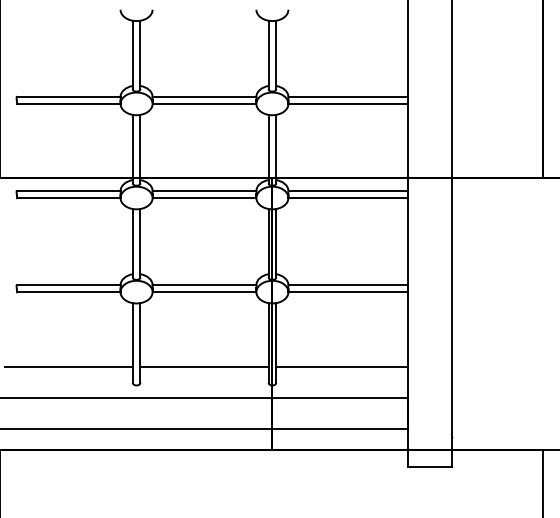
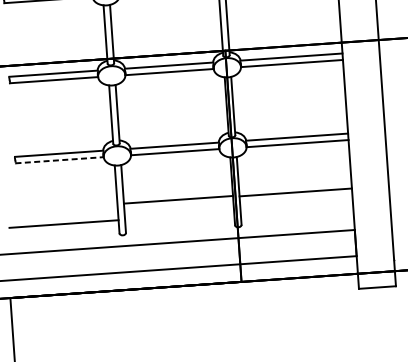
line: (68, 292) -> (59, 160), solid -> dashed
line: (204, 367) -> (178, 199), moved
line: (342, 367) -> (295, 192), moved

